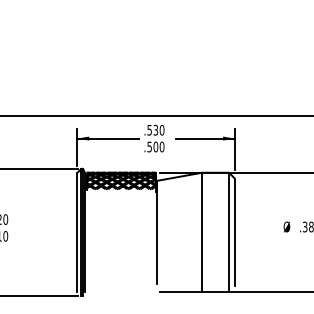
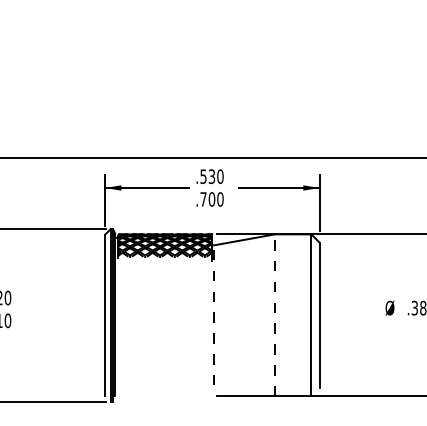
text: (149, 147) -> (203, 199), .500 -> .700
line: (157, 232) -> (213, 315), solid -> dashed
line: (201, 232) -> (274, 315), solid -> dashed

